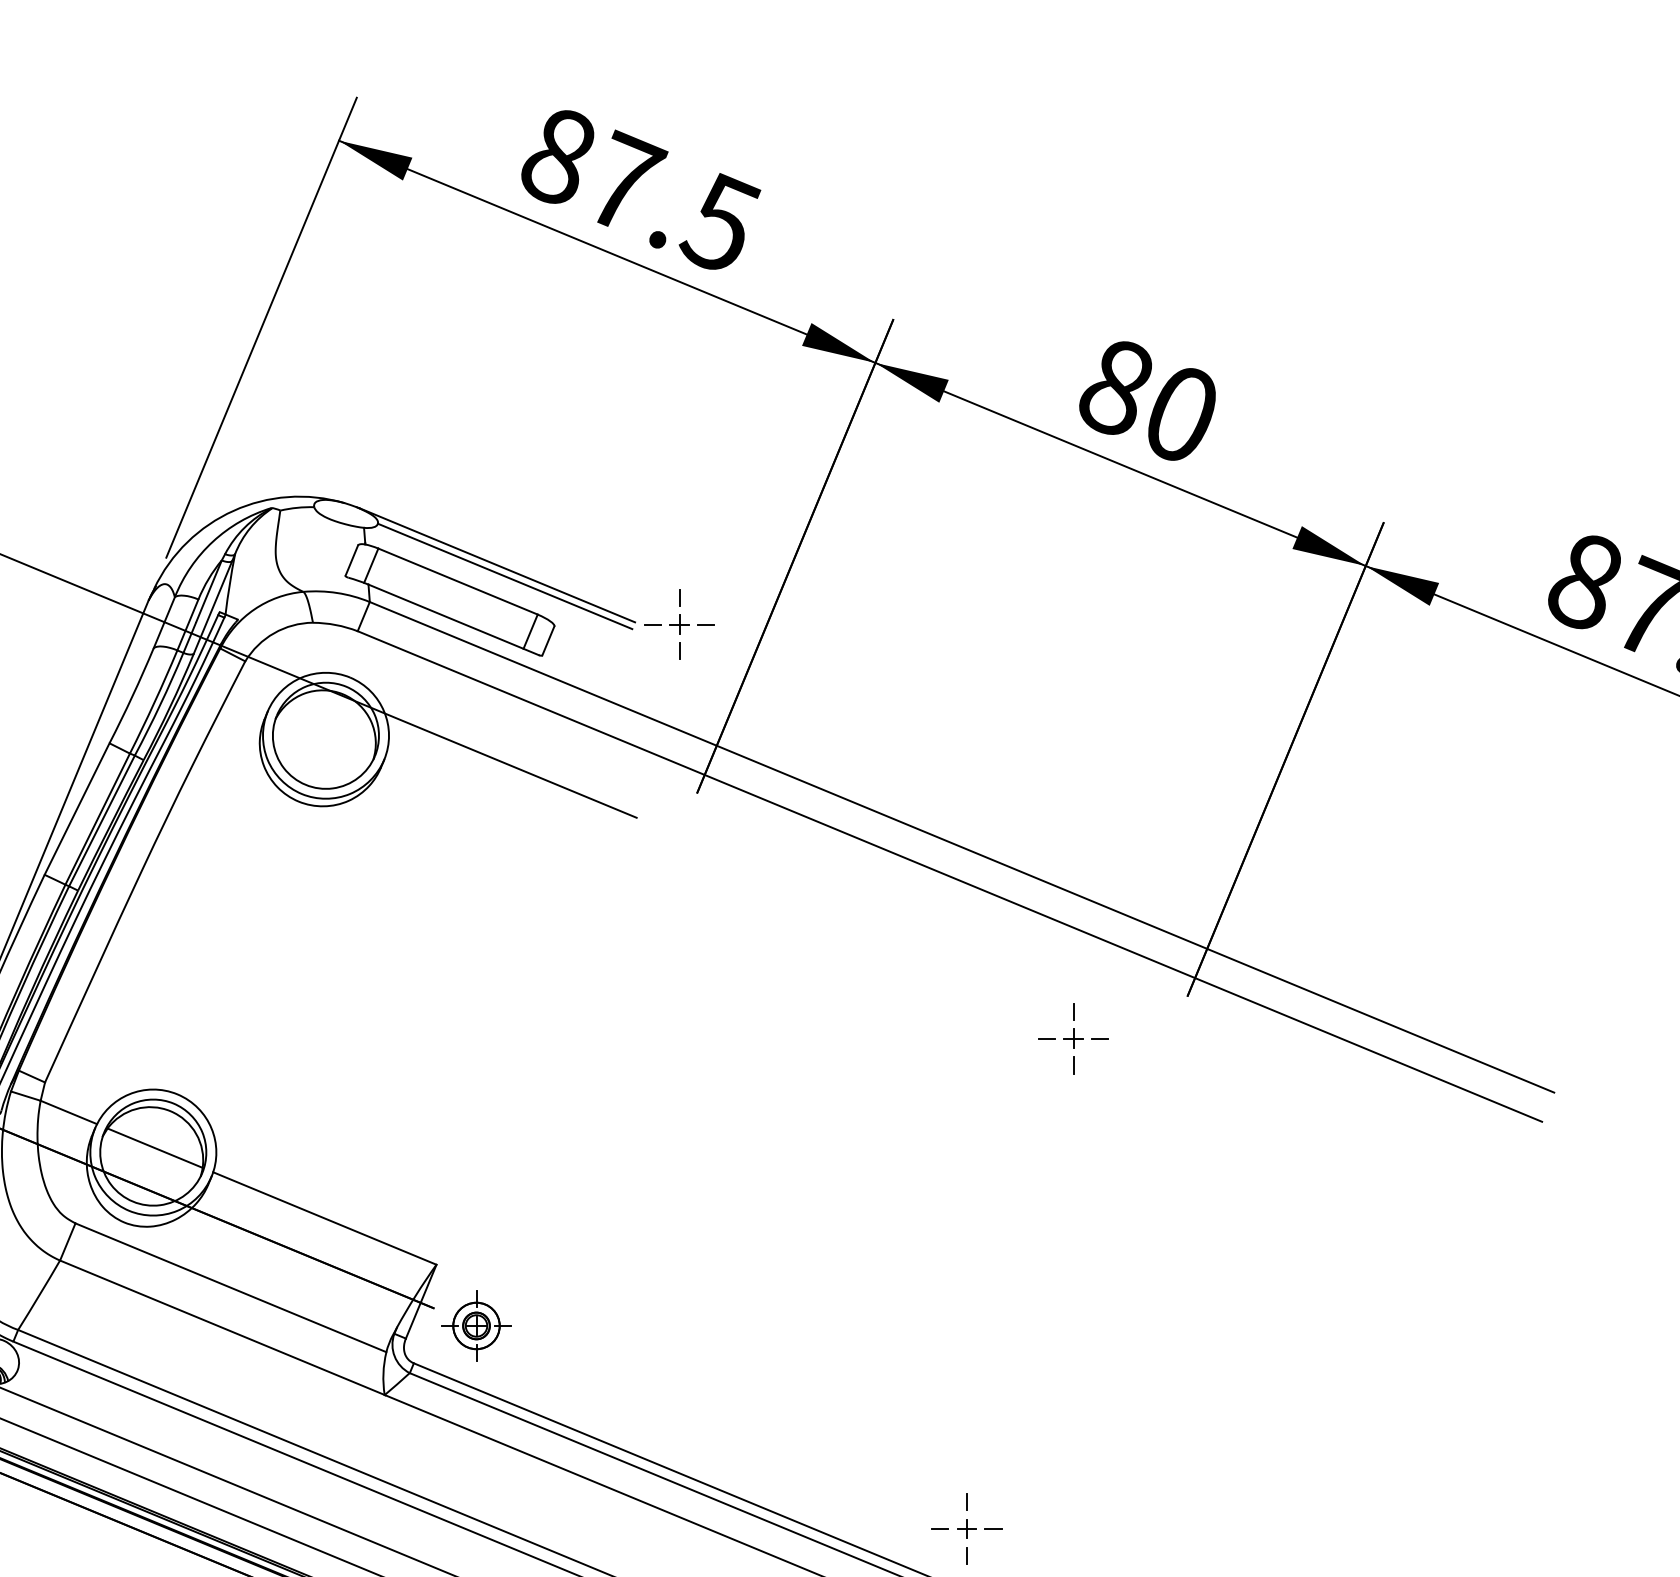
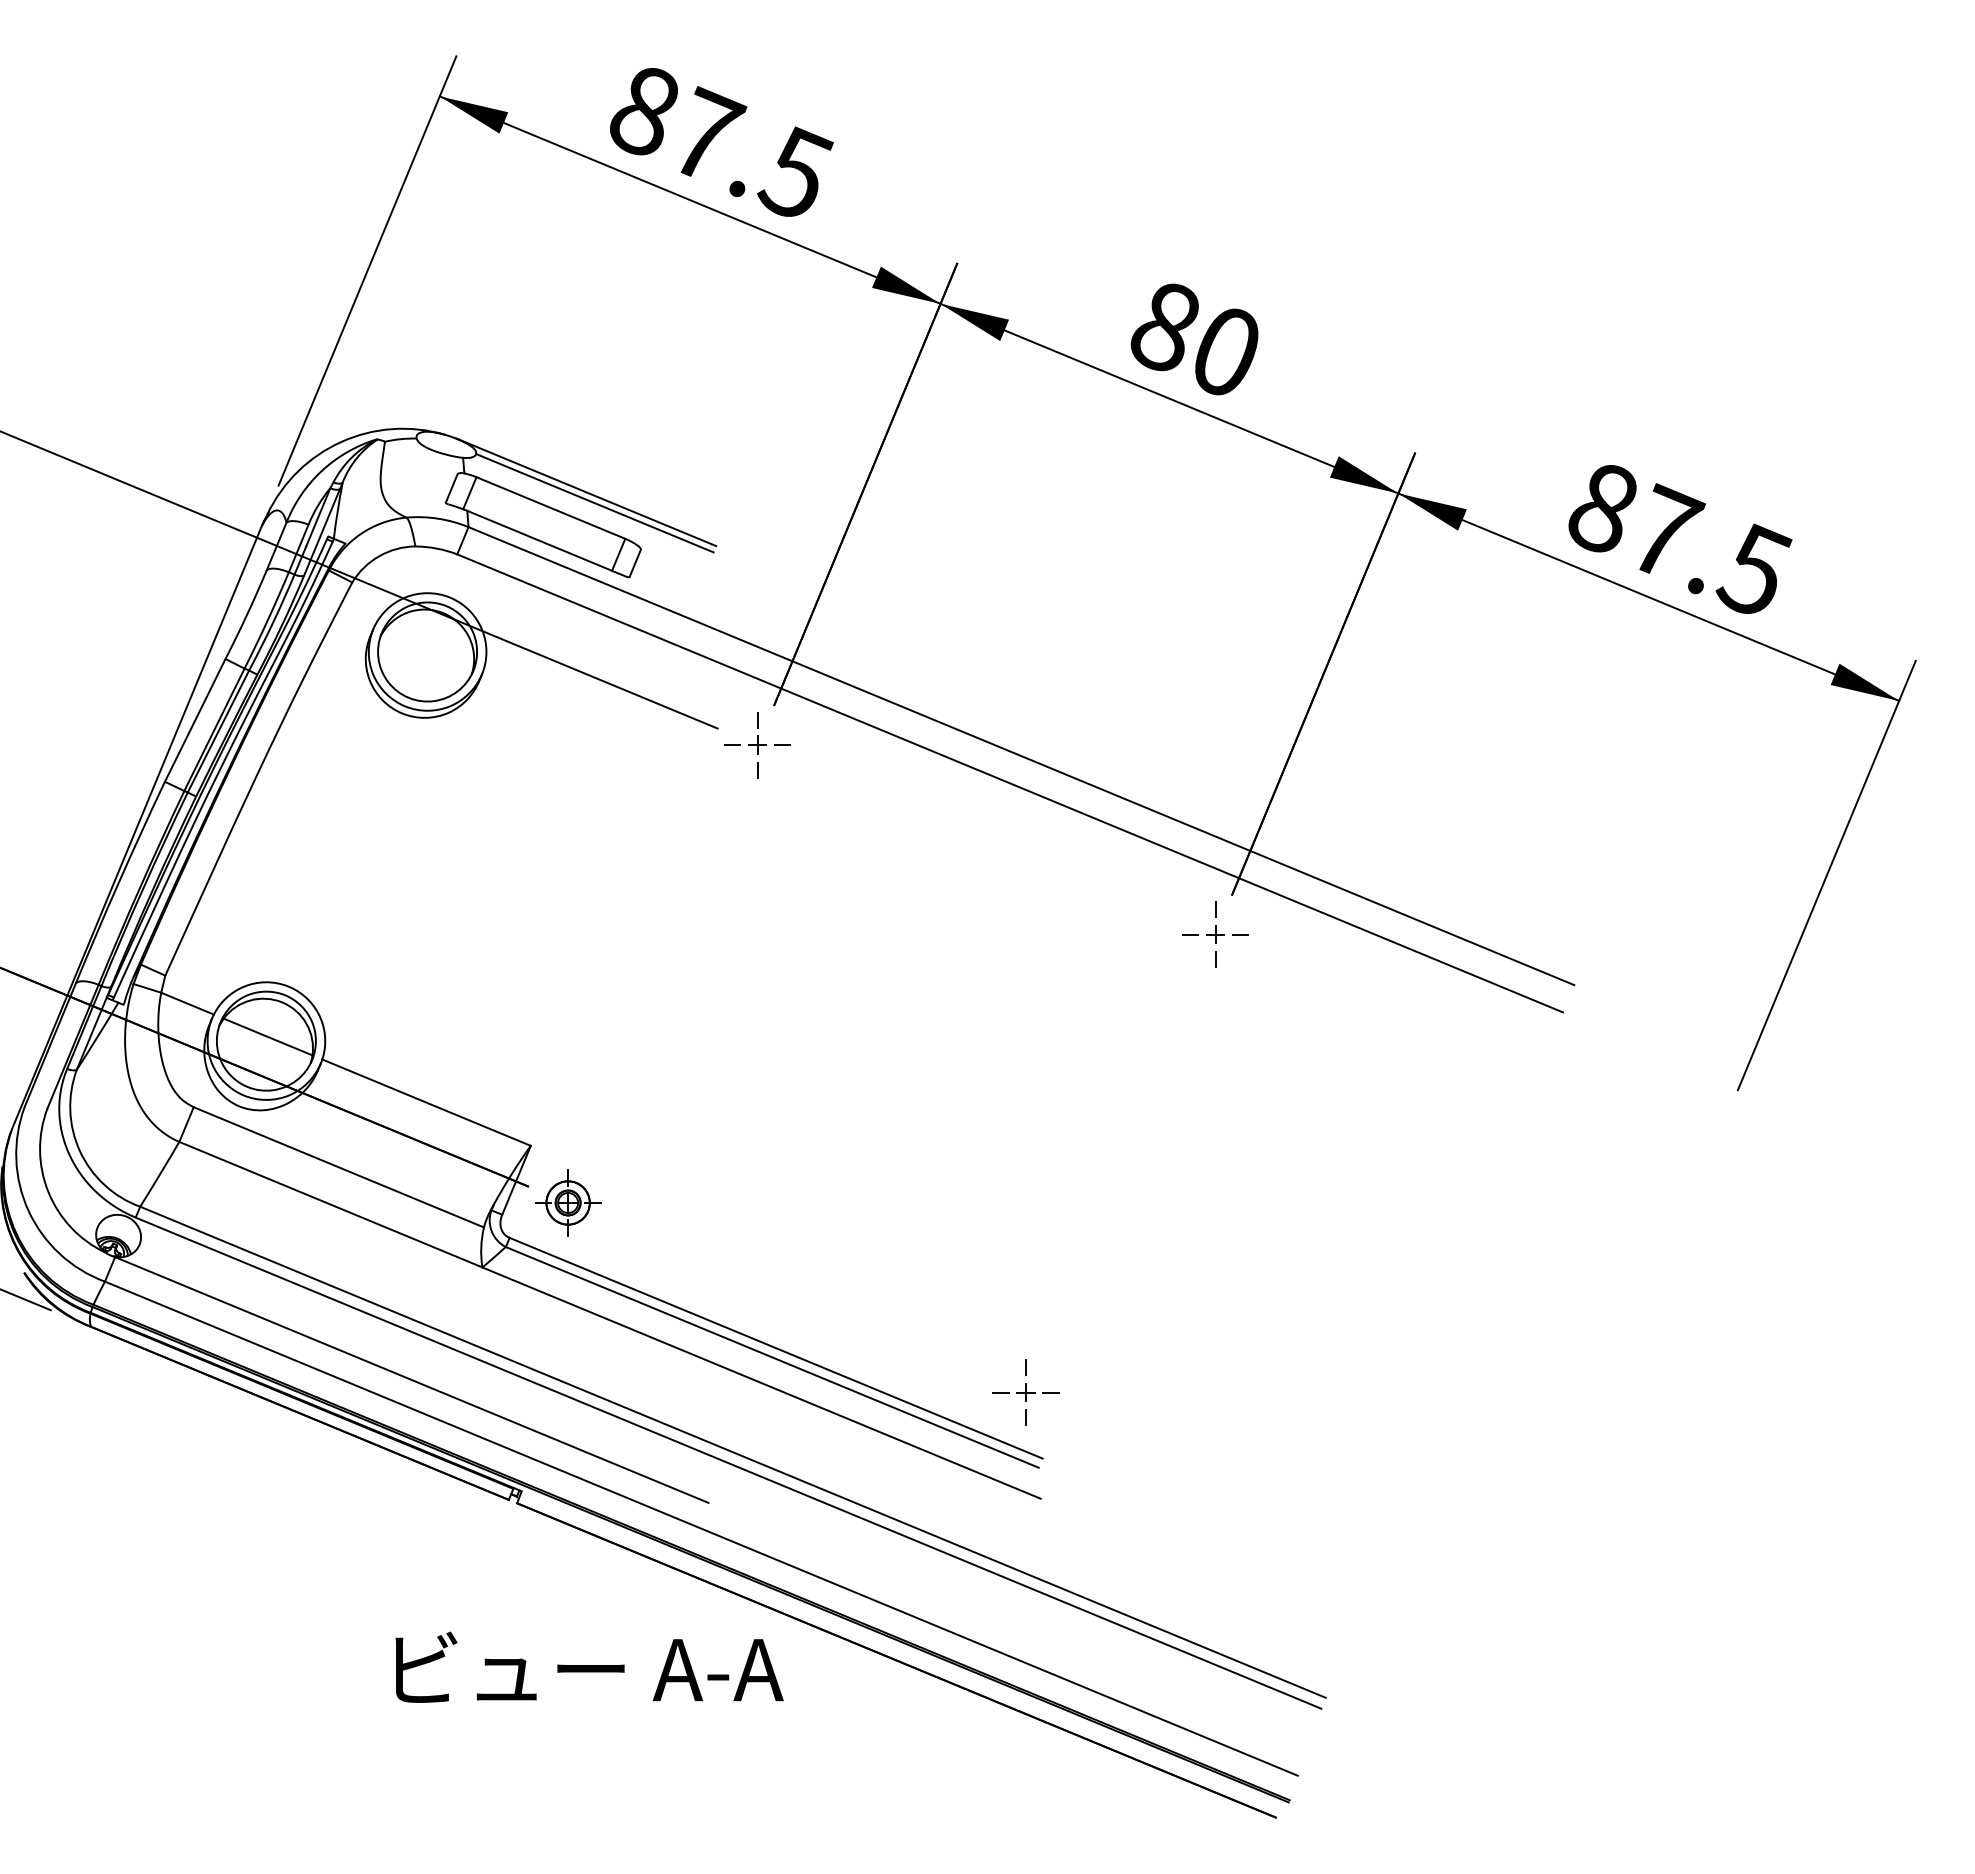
part: (679, 624) -> (757, 745), moved
part: (1073, 1038) -> (1215, 934), moved

